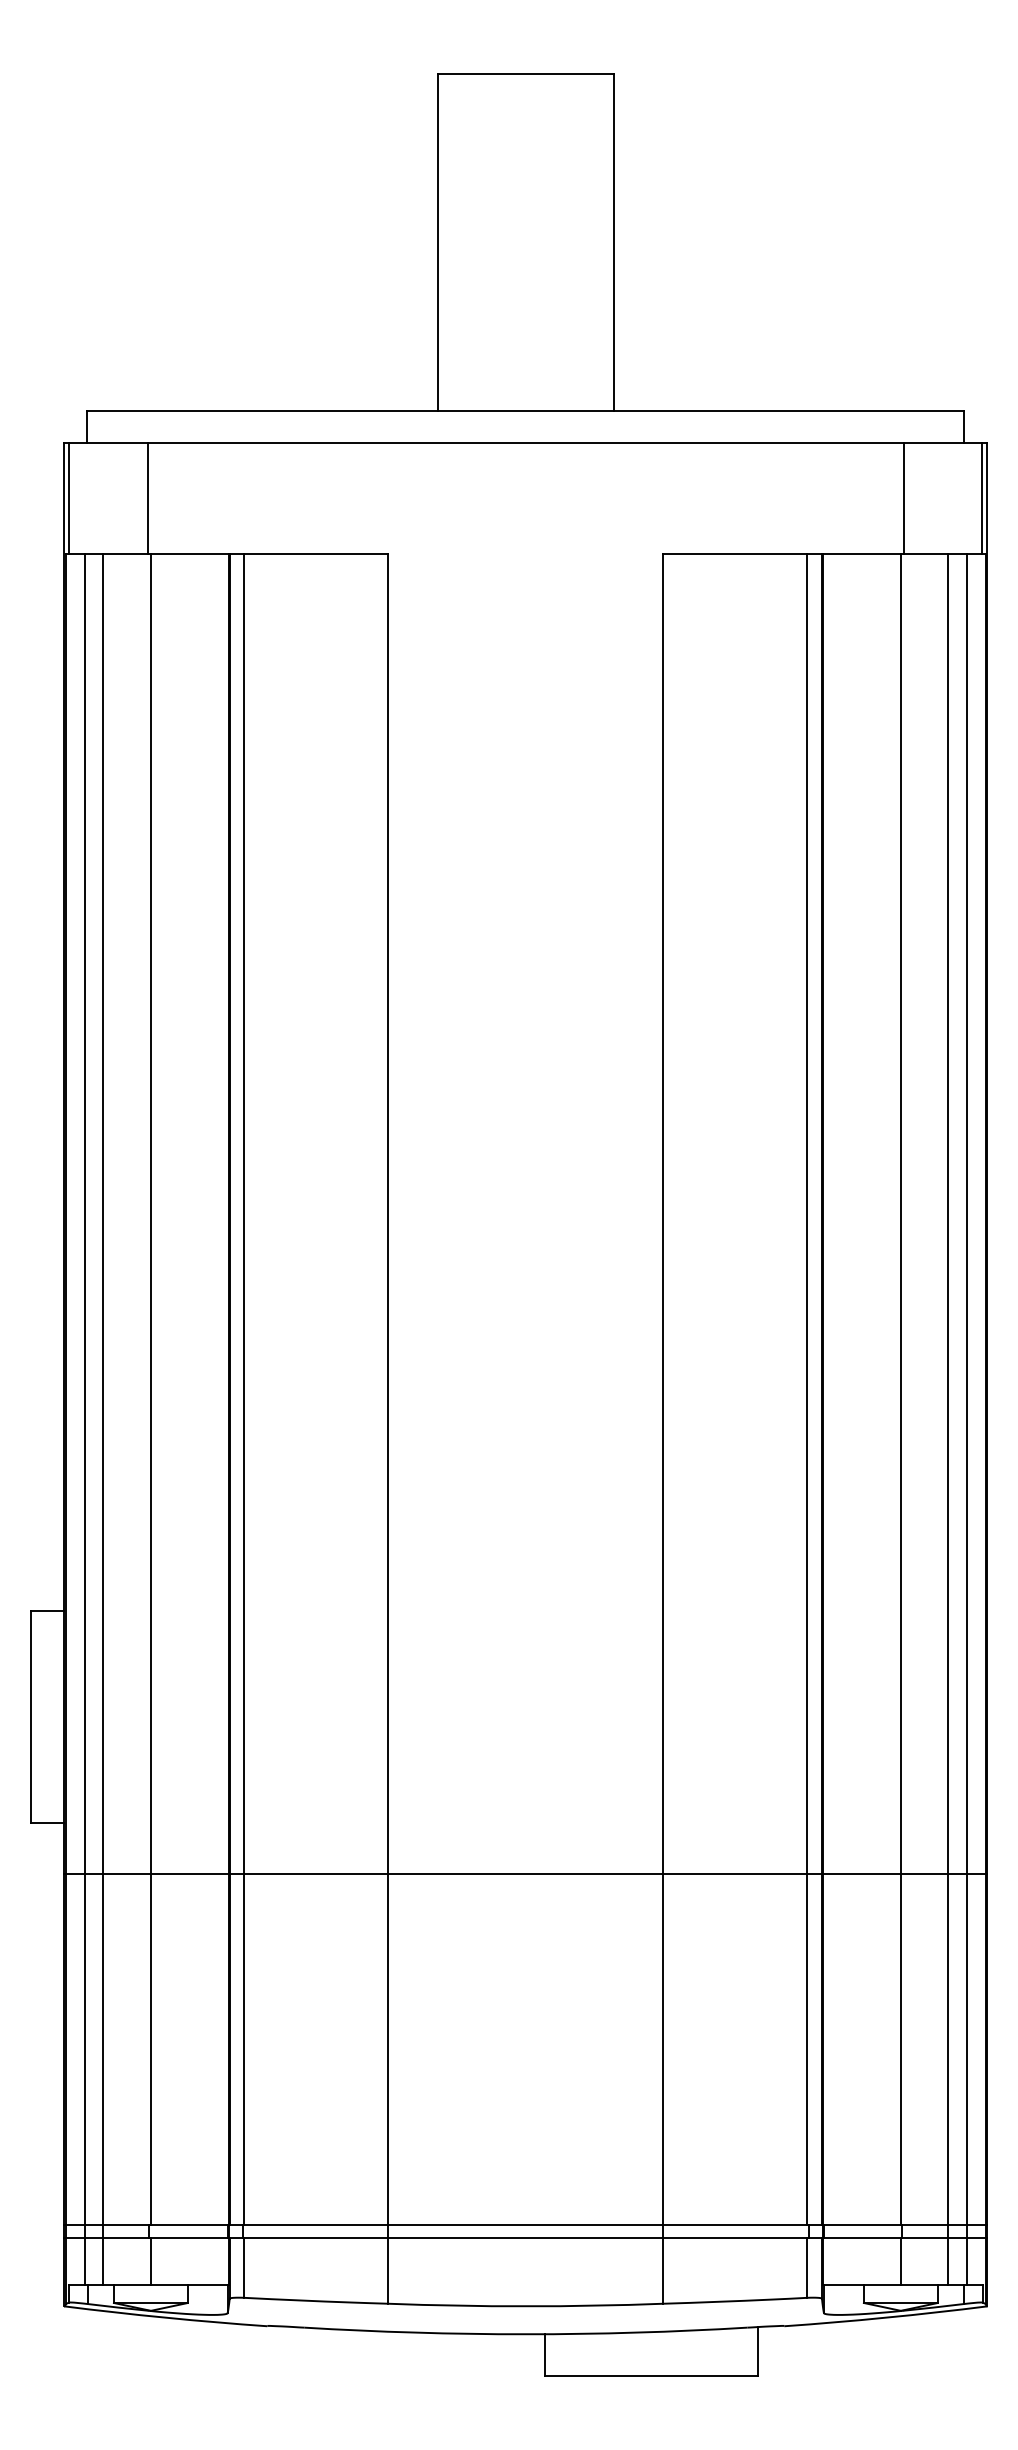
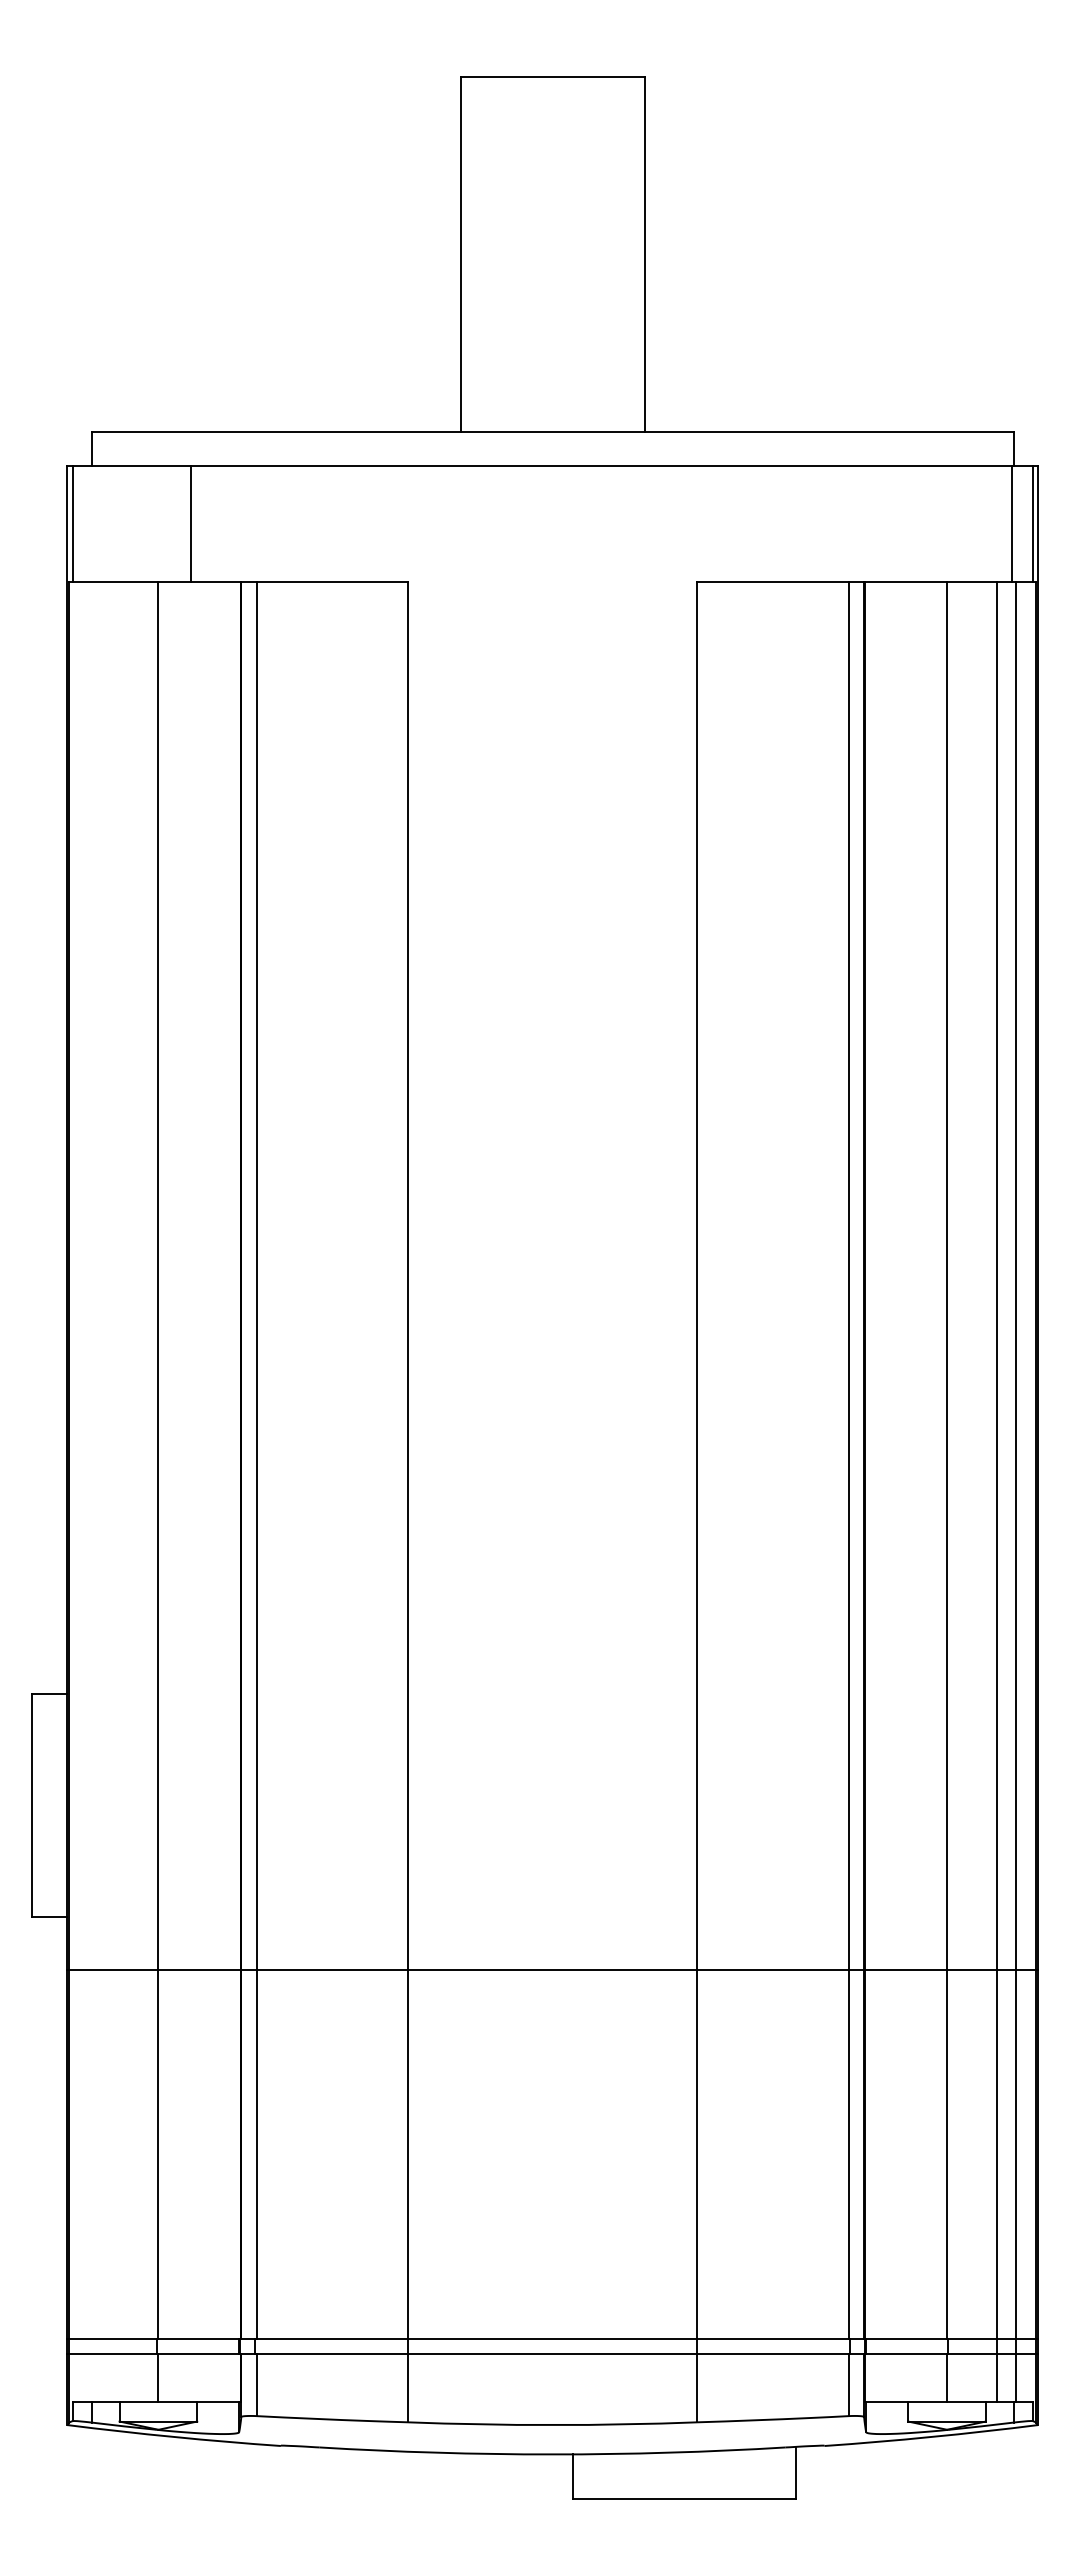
line: (148, 497) -> (191, 523), moved
line: (904, 497) -> (1012, 523), moved
line: (85, 1419) -> (89, 1492), removed
line: (103, 1419) -> (108, 1492), removed

